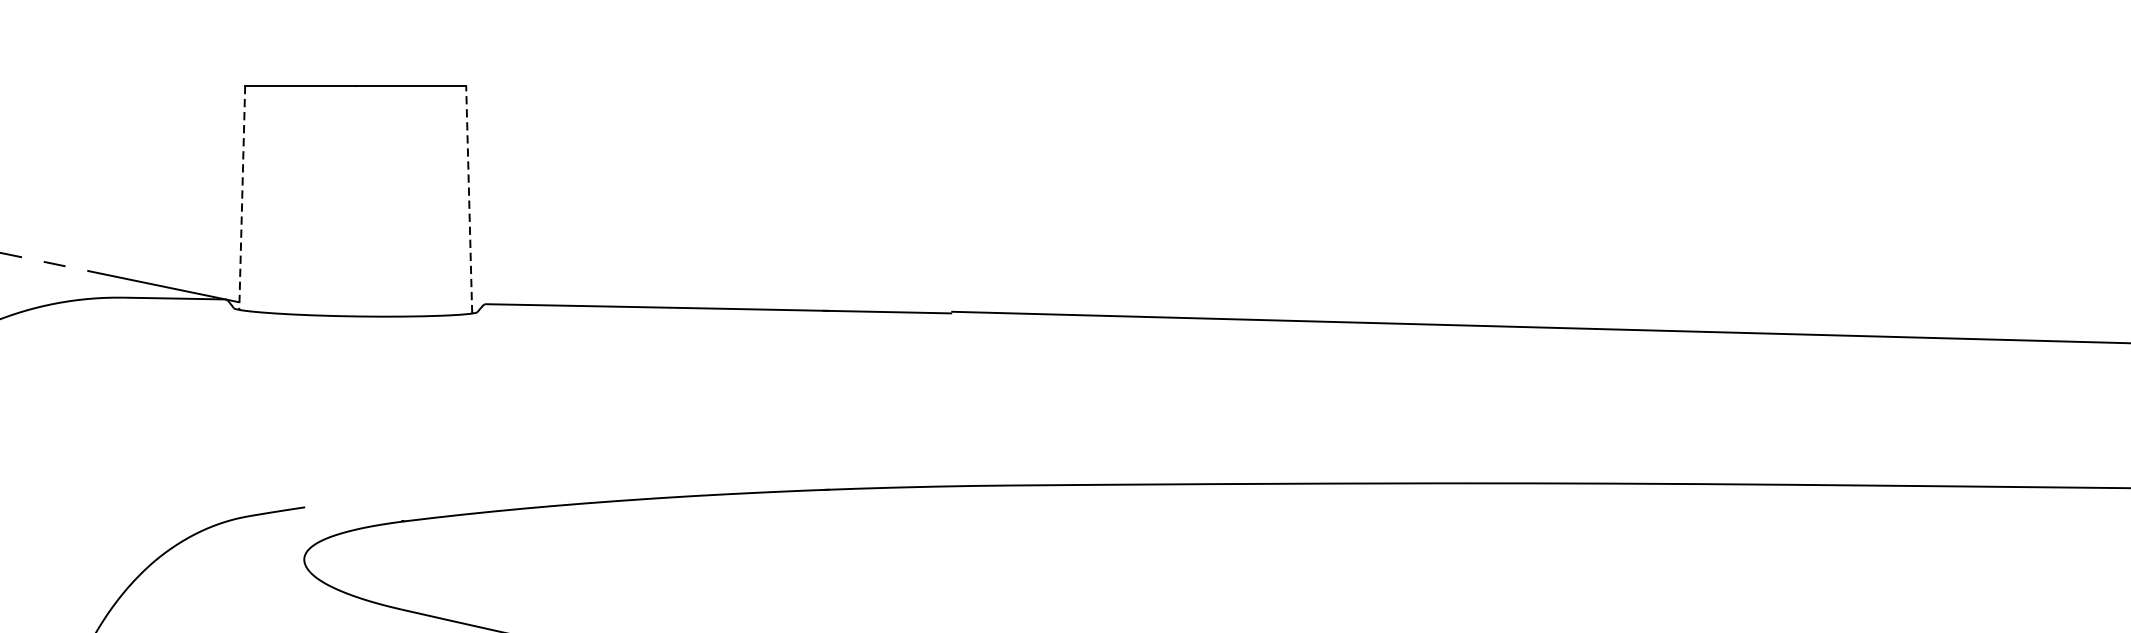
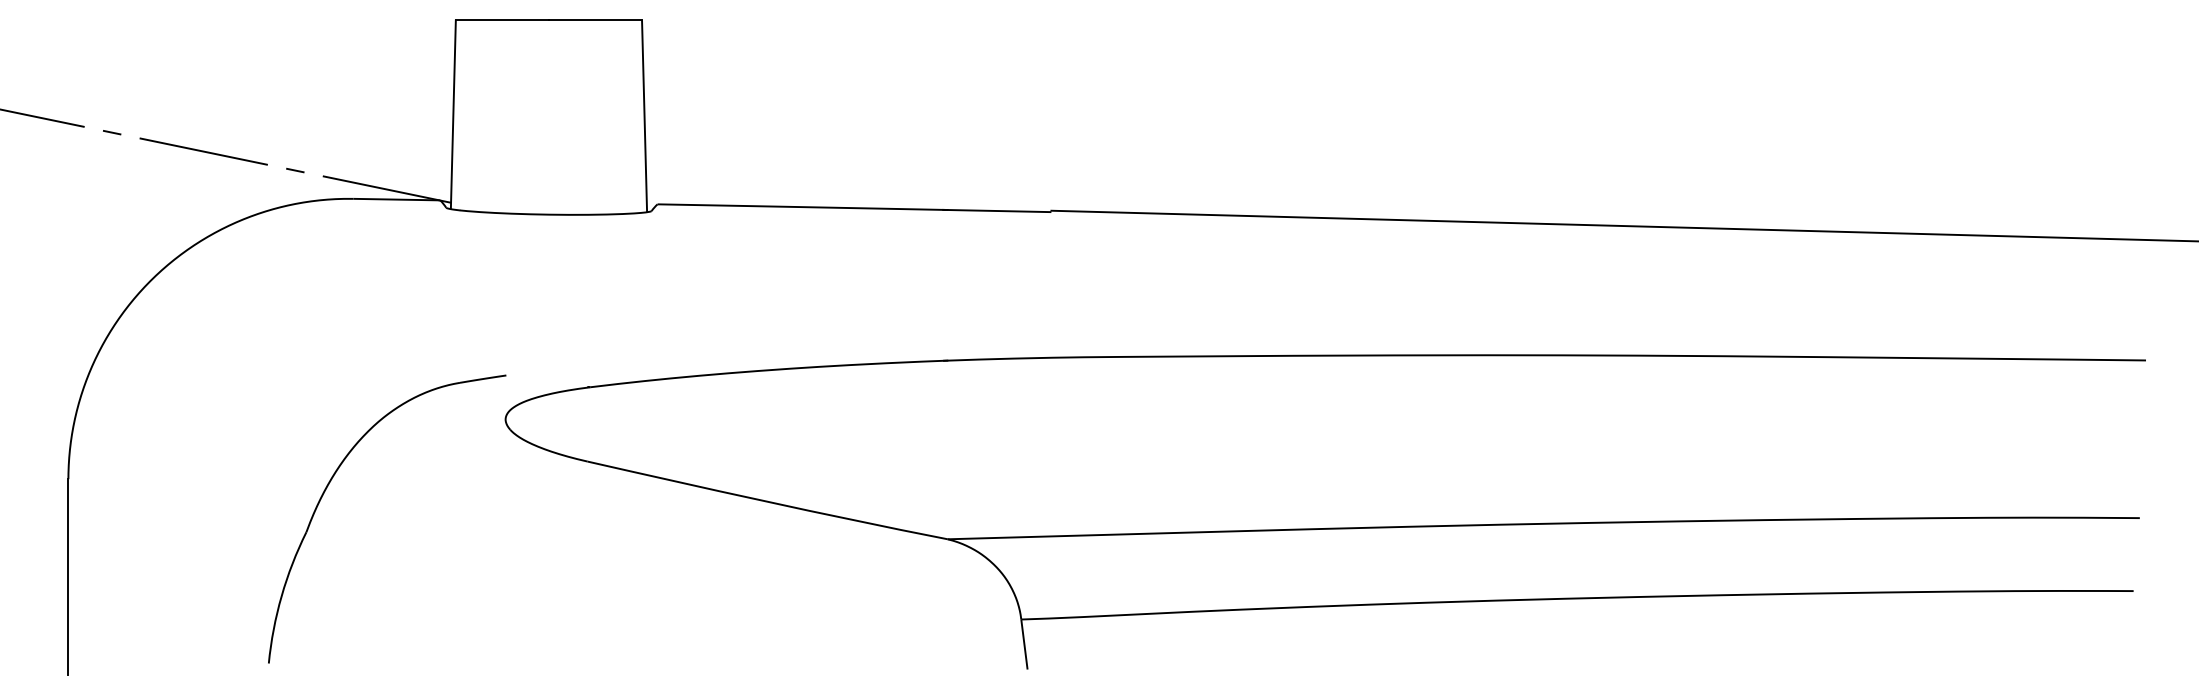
line: (242, 198) -> (453, 115), dashed -> solid
line: (469, 199) -> (644, 116), dashed -> solid

